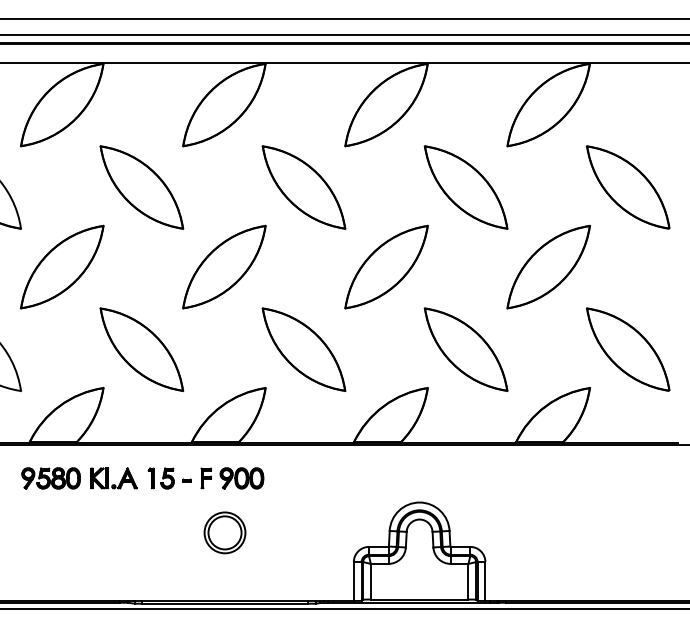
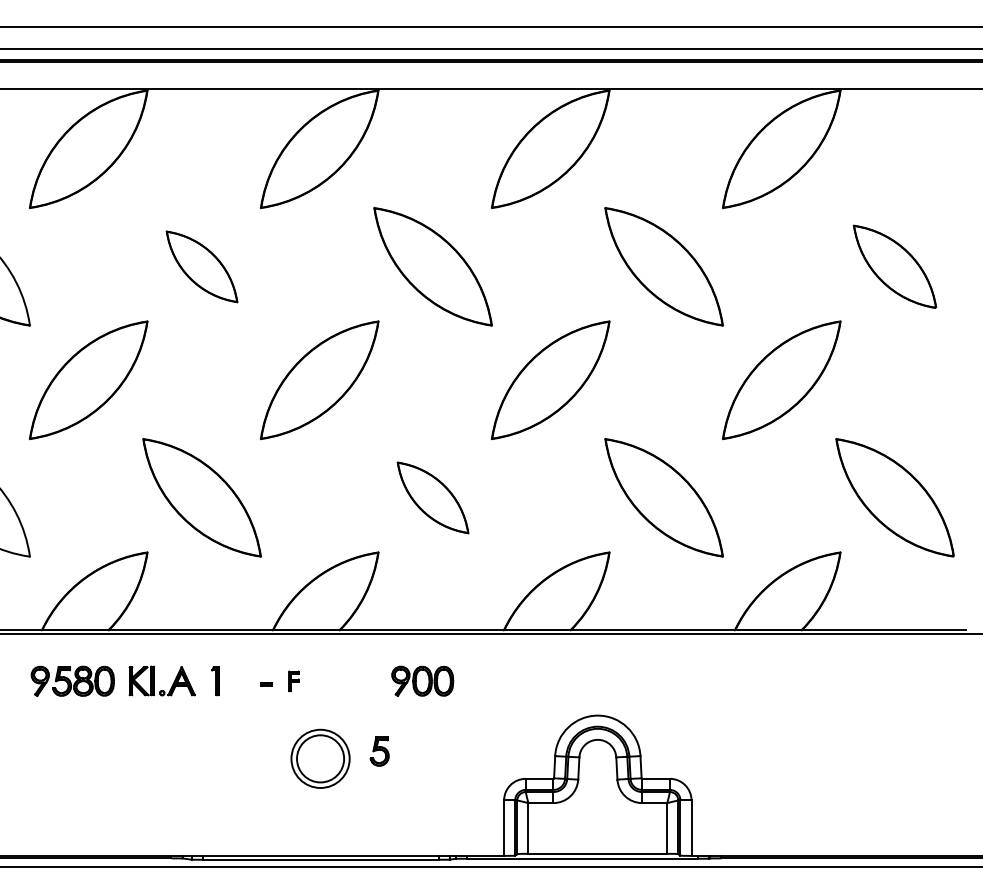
part: (141, 187) -> (201, 266), size x0.6
part: (627, 187) -> (894, 266), size x0.7
part: (303, 349) -> (432, 497), size x0.6
part: (241, 477) -> (422, 680), moved
part: (167, 478) -> (379, 751), moved
part: (206, 478) -> (293, 681), size x0.7

